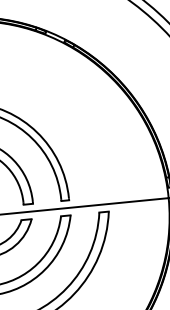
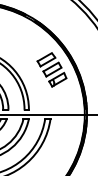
part: (101, 124) -> (51, 69), added

